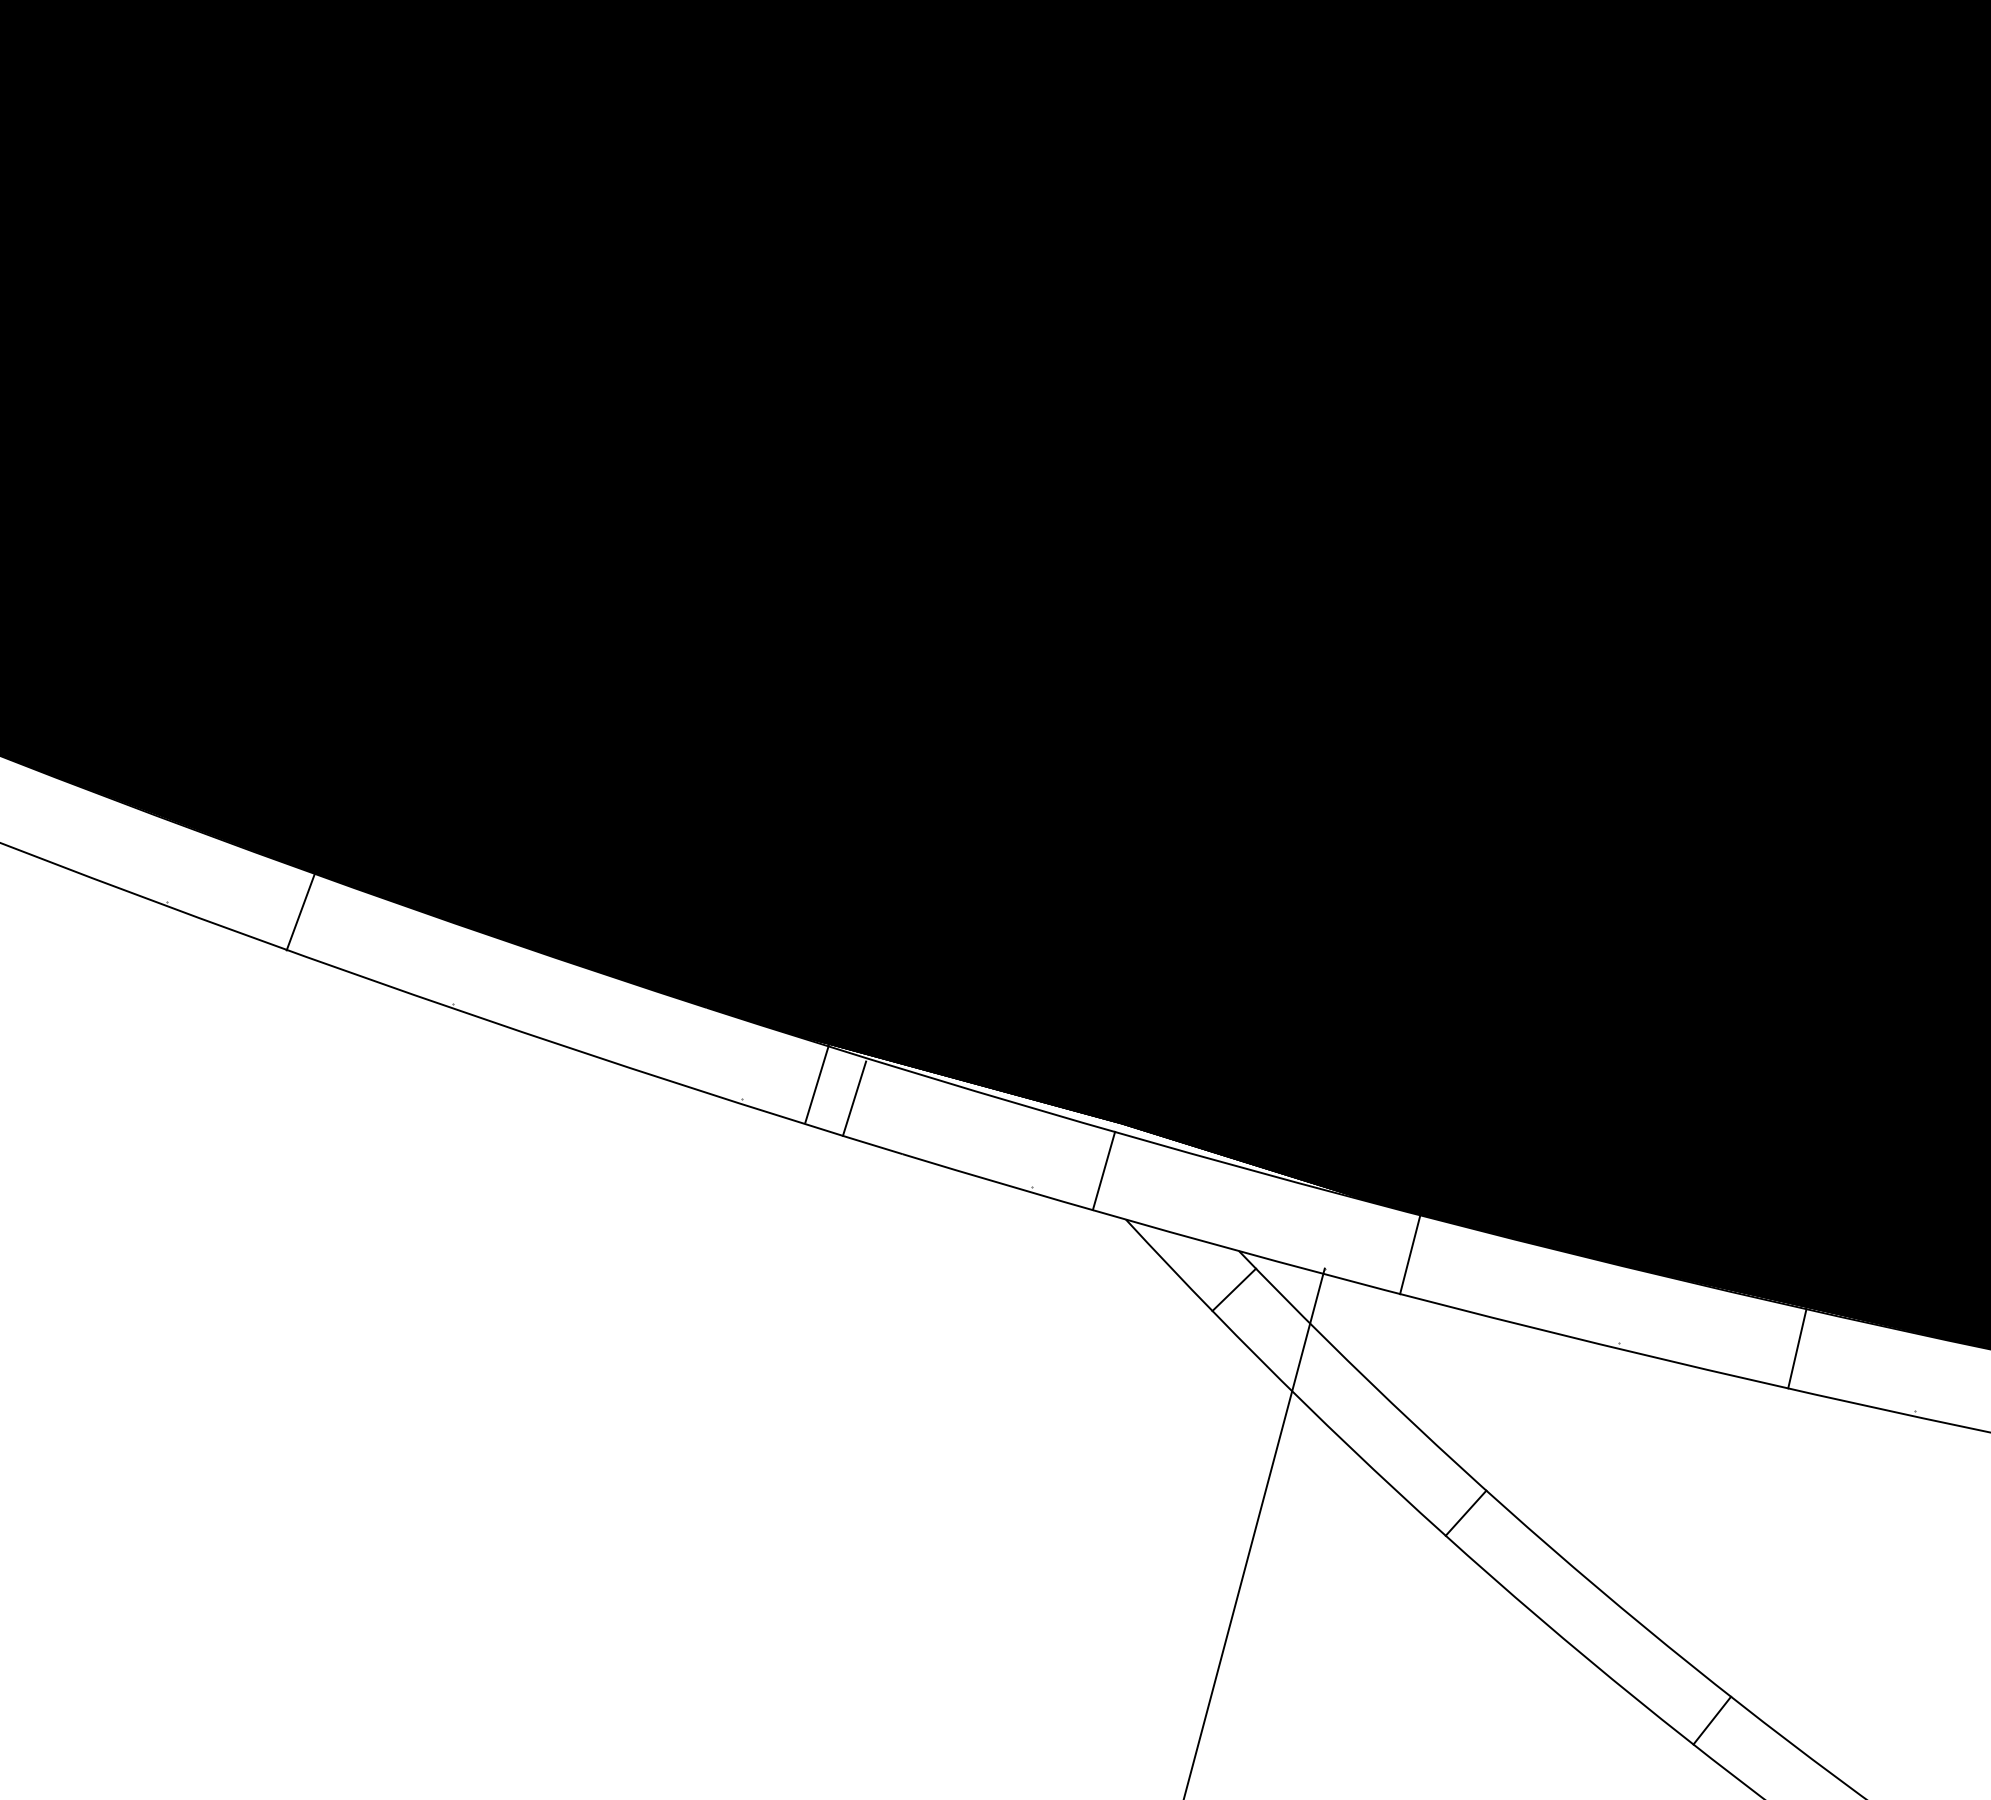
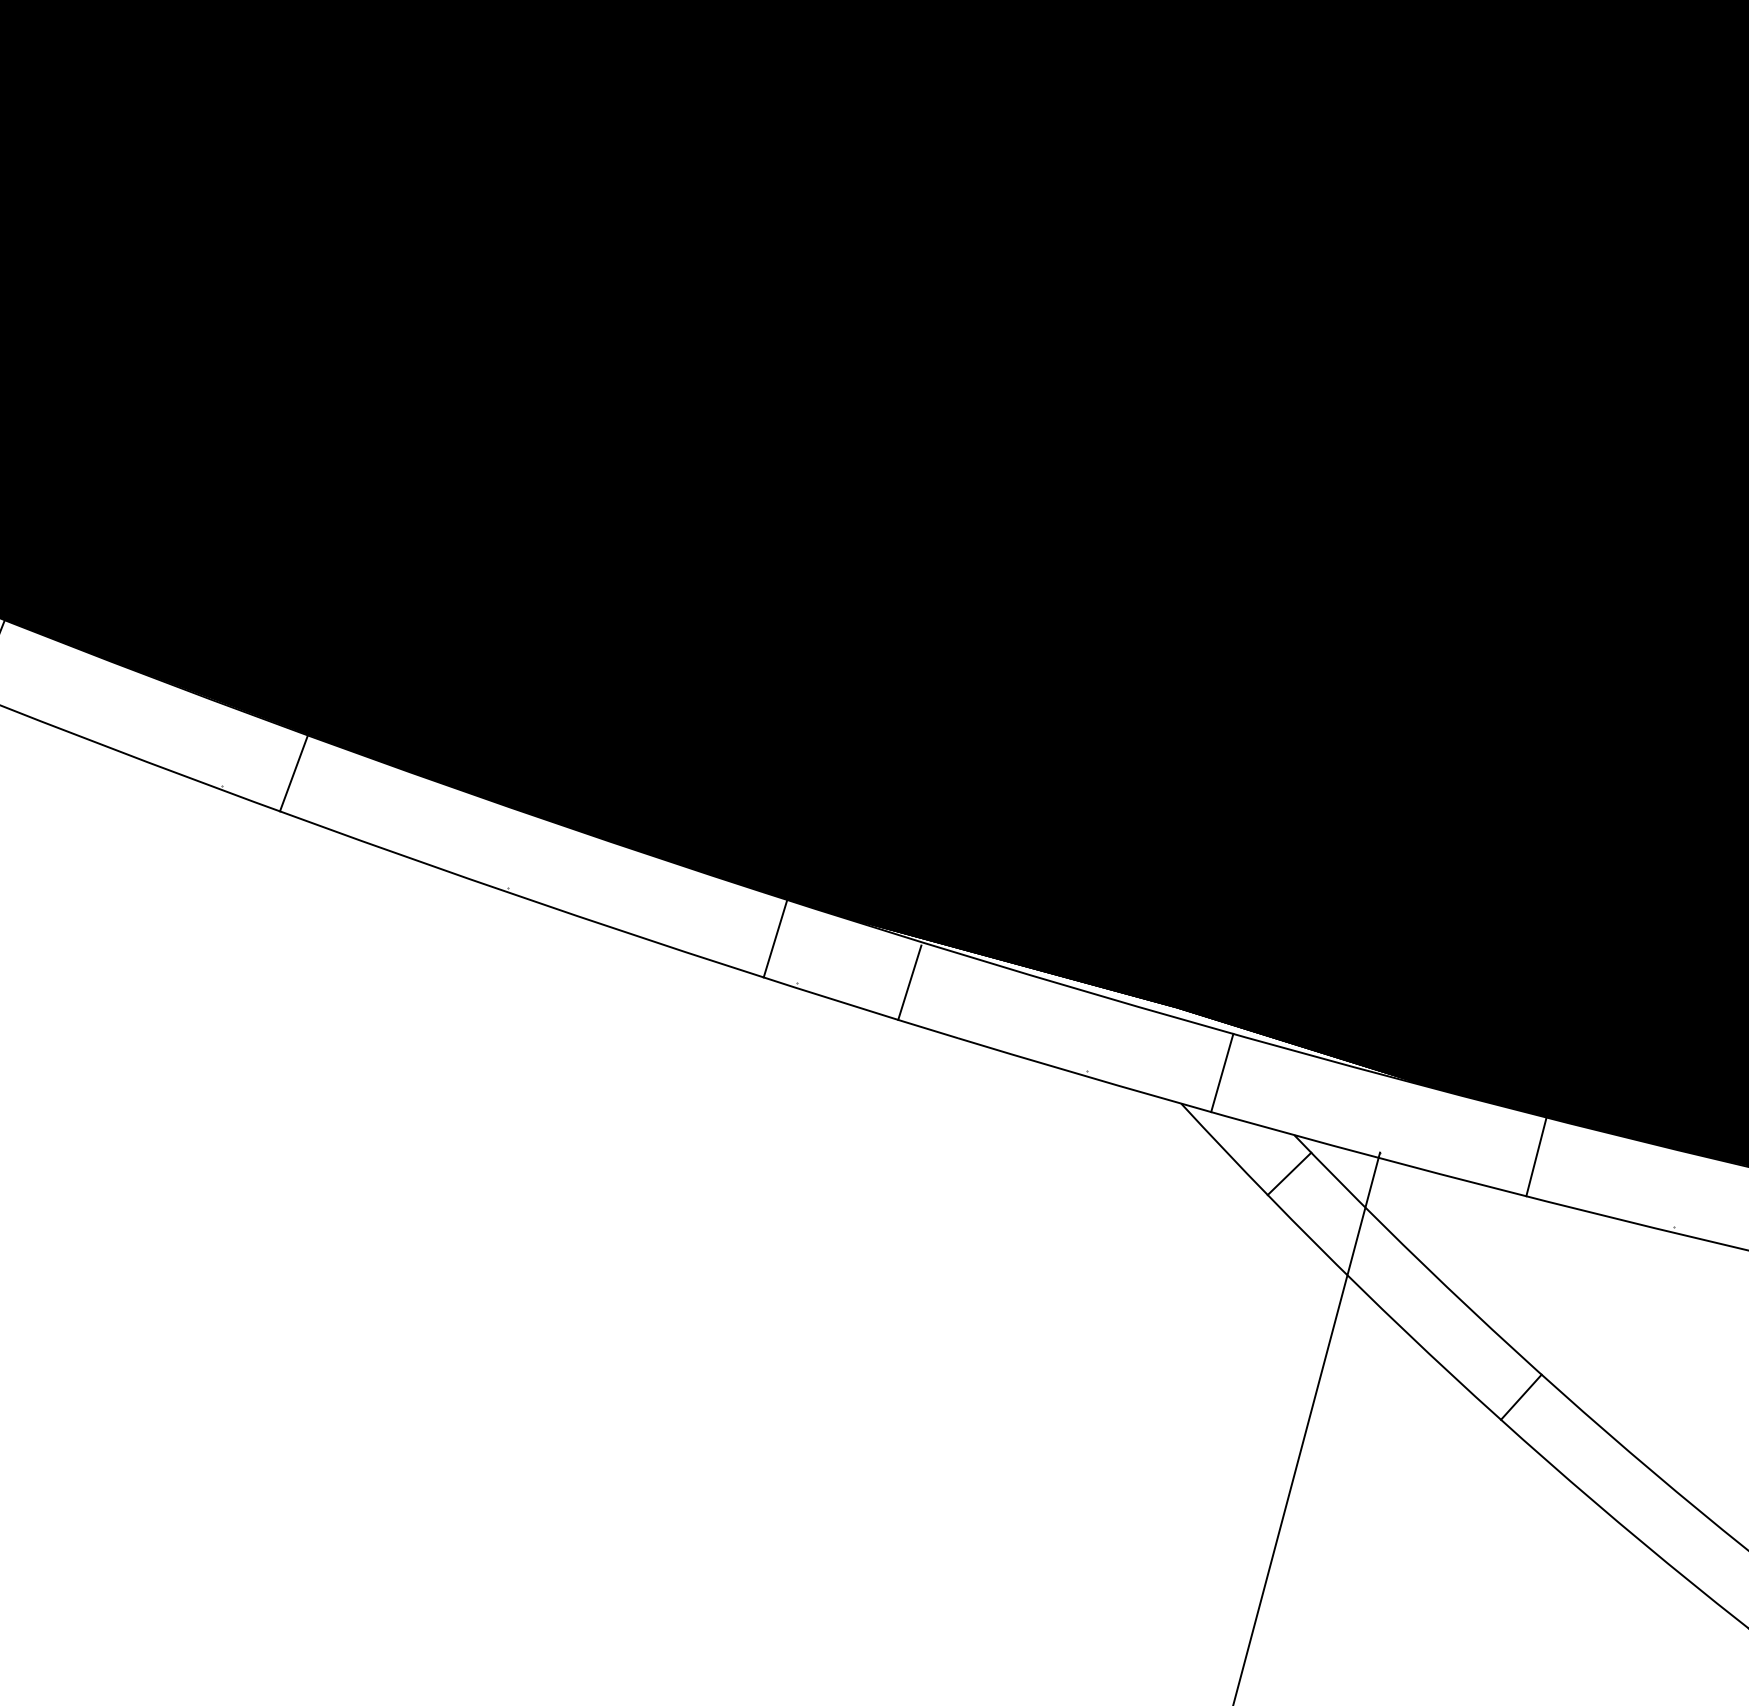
line: (300, 912) -> (293, 773), moved
line: (817, 1083) -> (775, 938), moved
line: (1103, 1170) -> (1221, 1072), moved
line: (1410, 1254) -> (1536, 1156), moved

